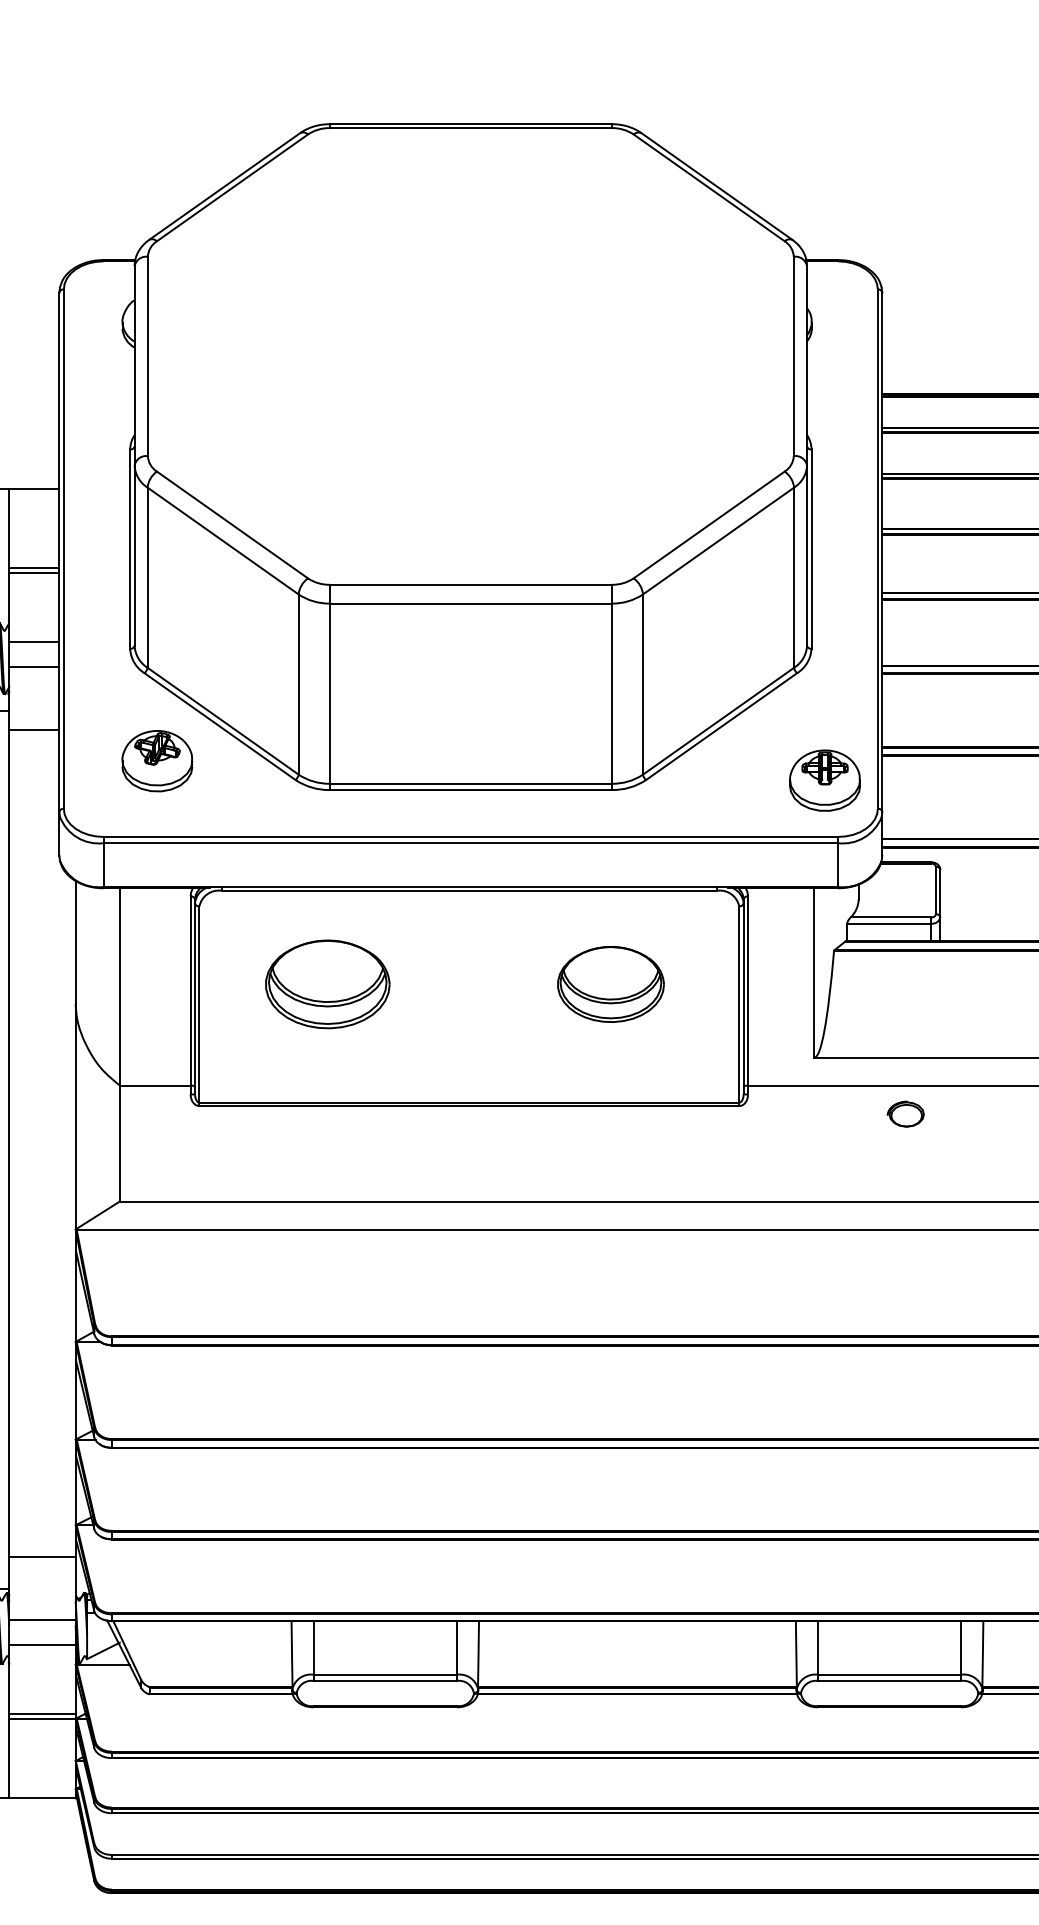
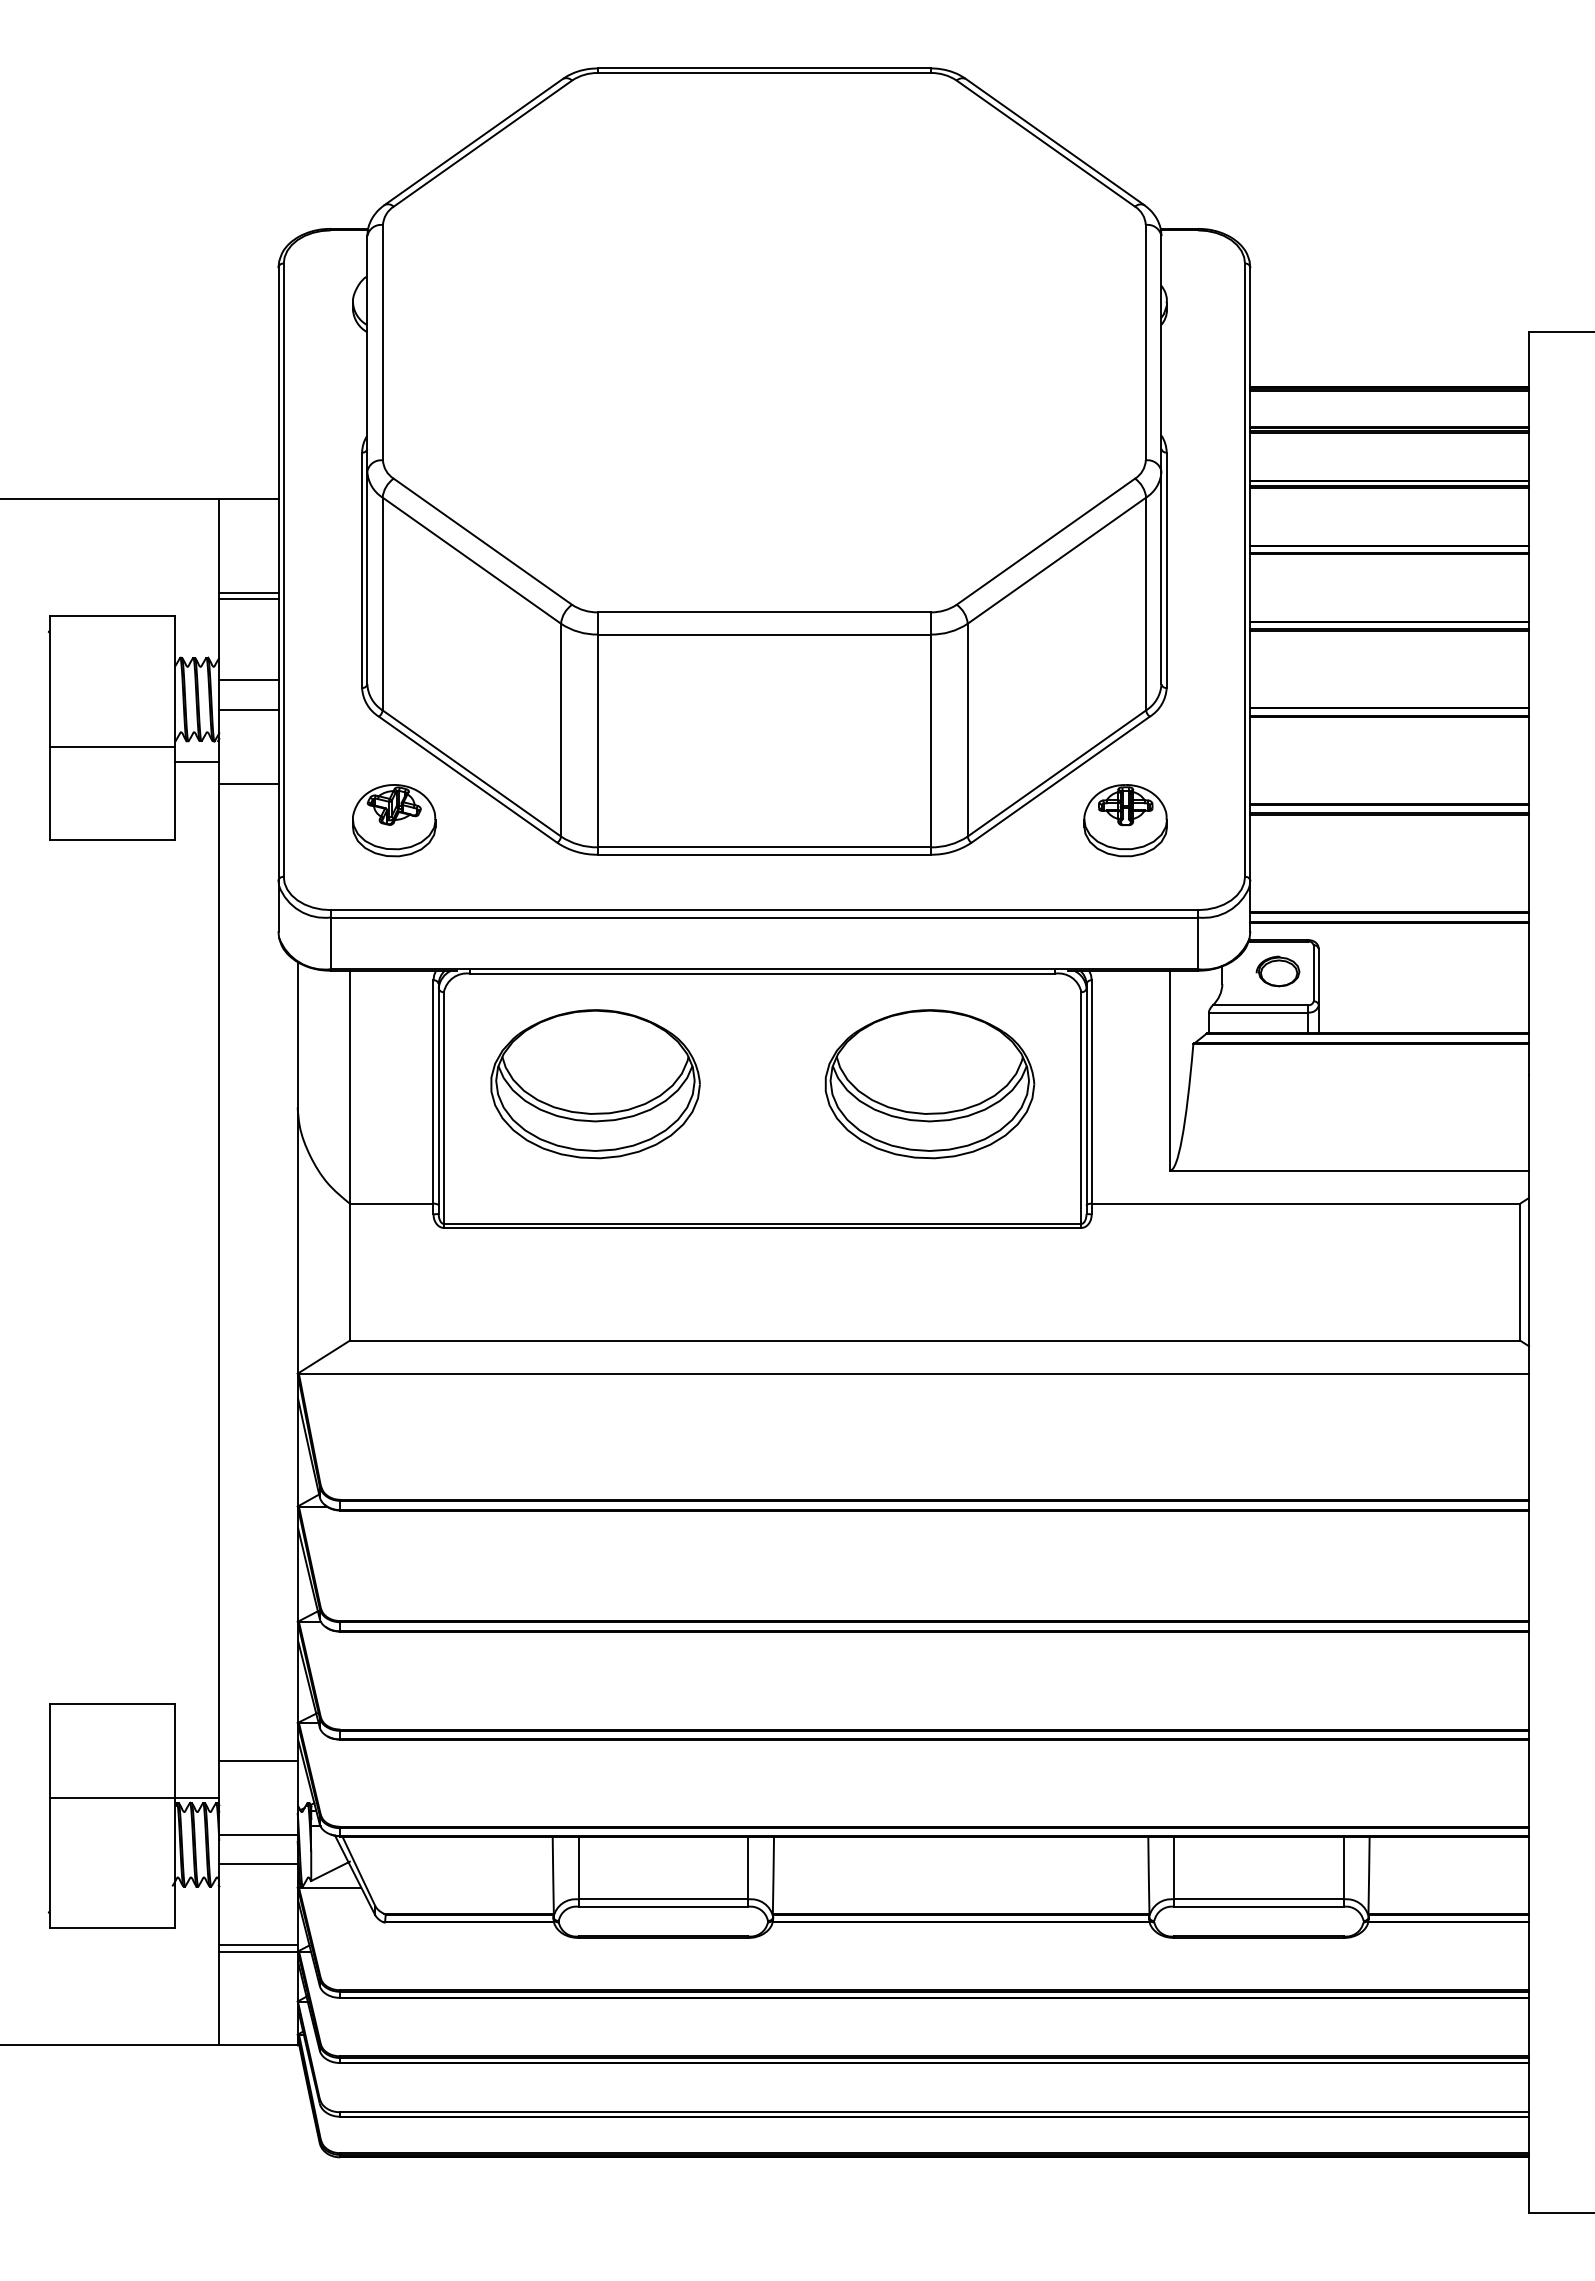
part: (824, 780) -> (1125, 820), moved
part: (327, 984) -> (595, 1084), size x1.43
part: (610, 984) -> (929, 1084), size x1.67
part: (905, 1114) -> (1277, 971), moved

